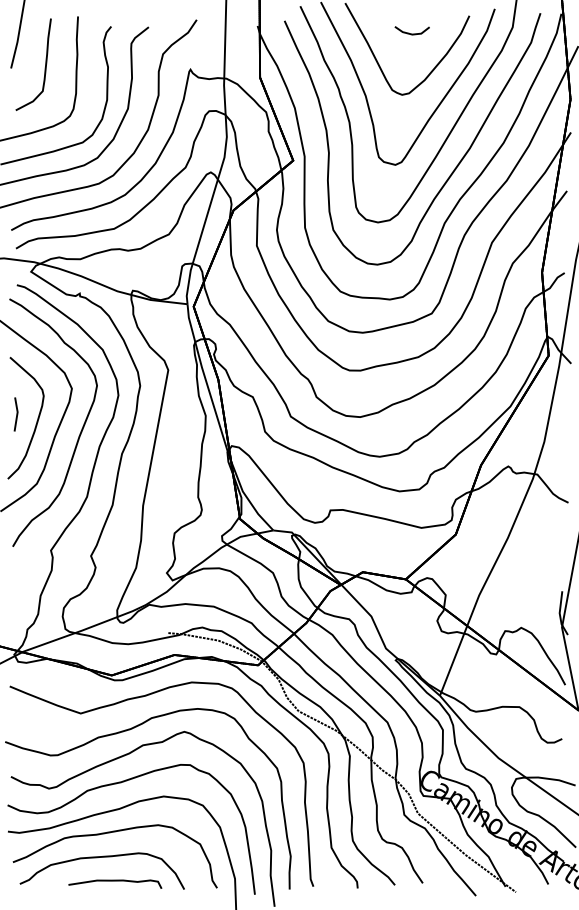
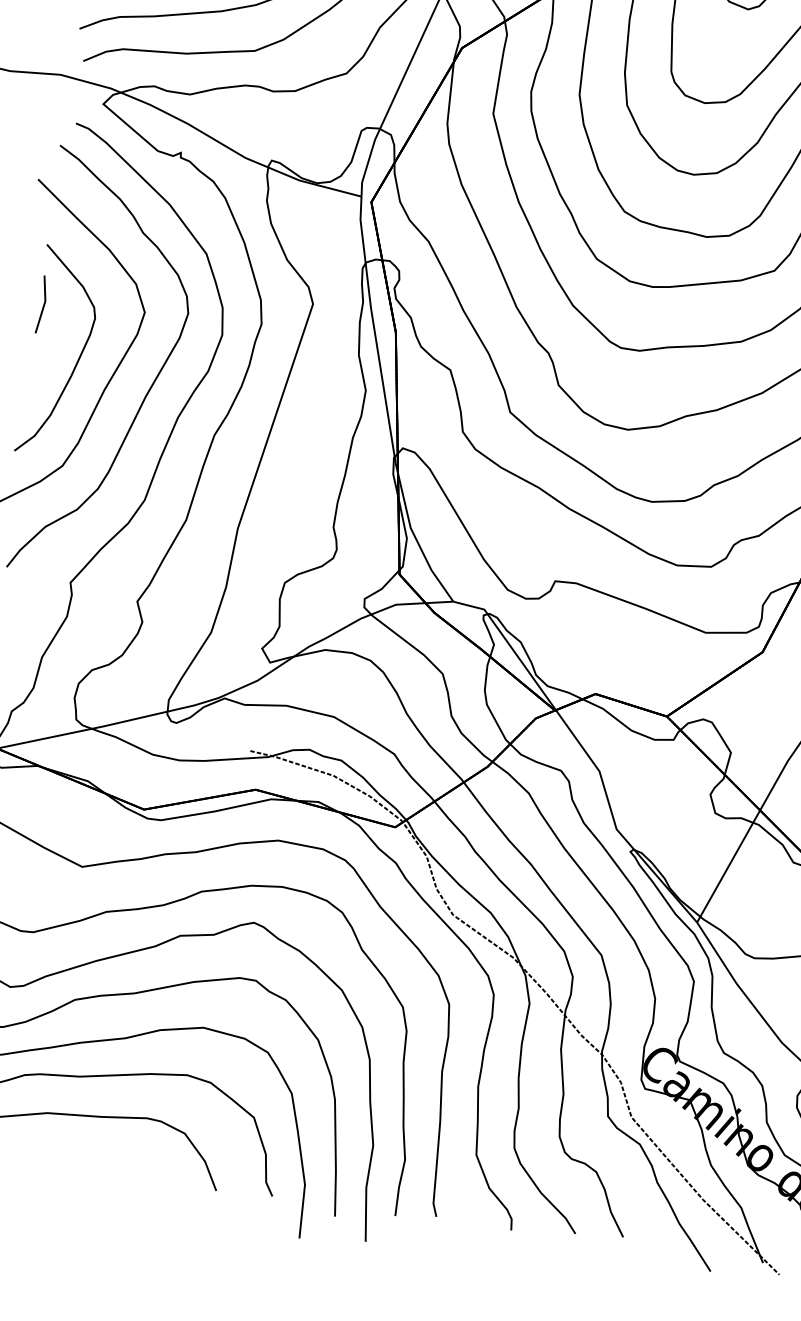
line: (16, 414) -> (42, 304), moved
part: (115, 883) -> (100, 1164), removed

